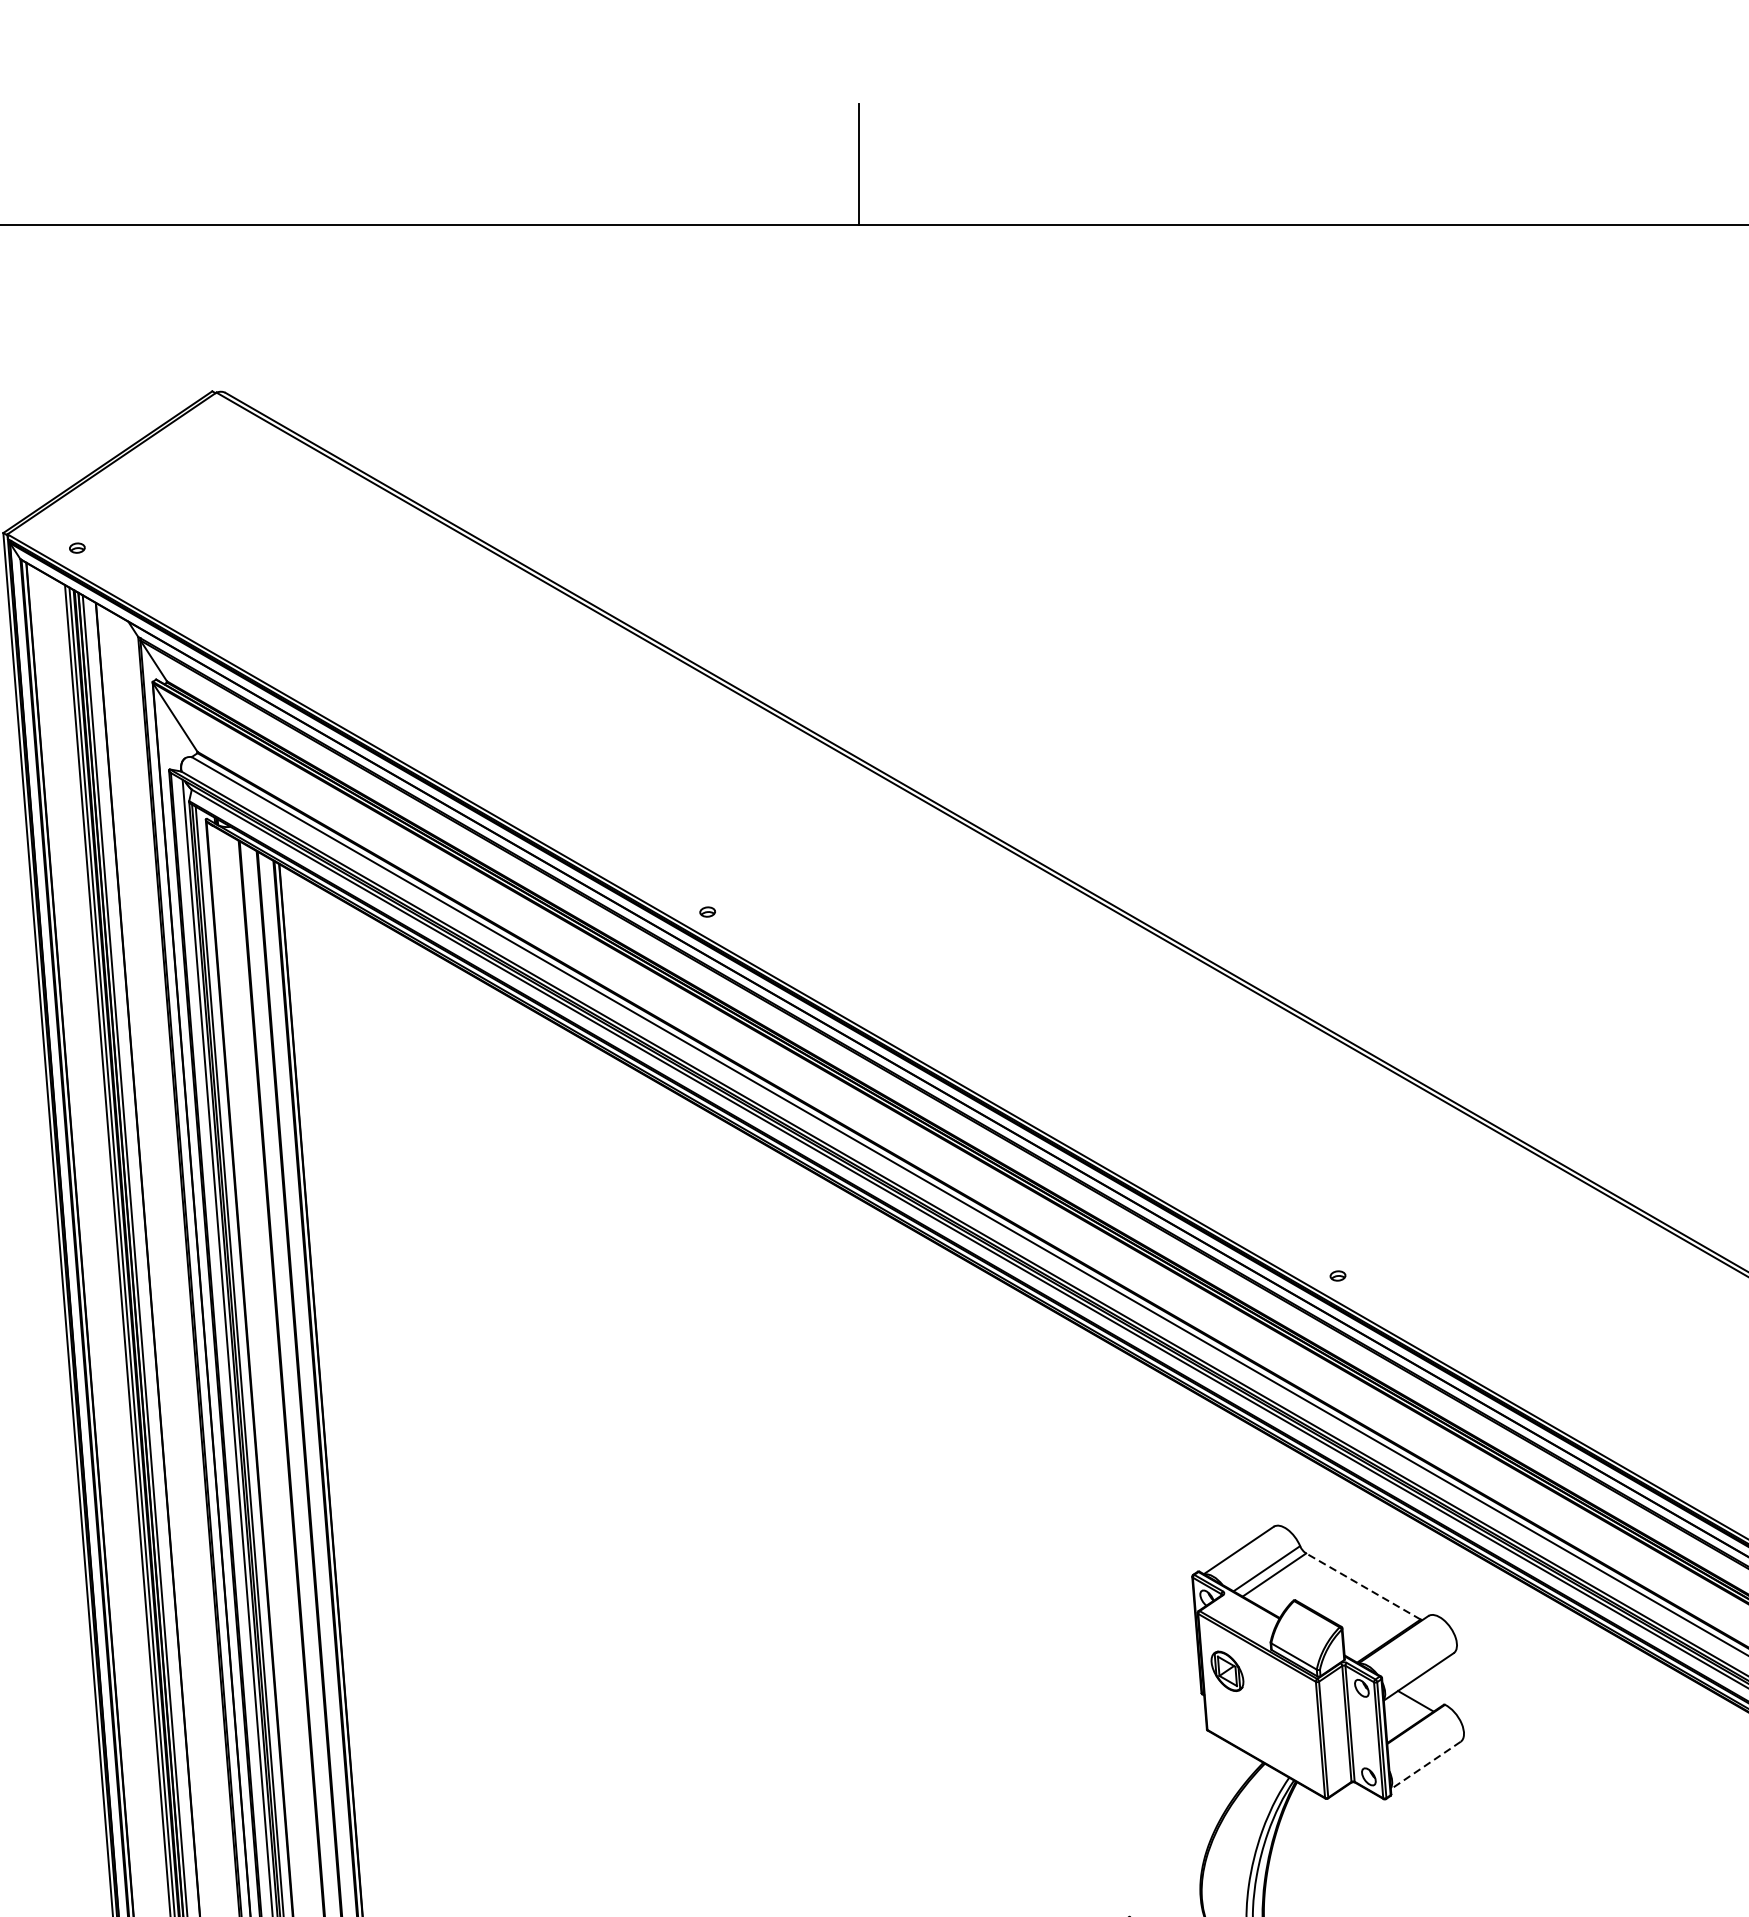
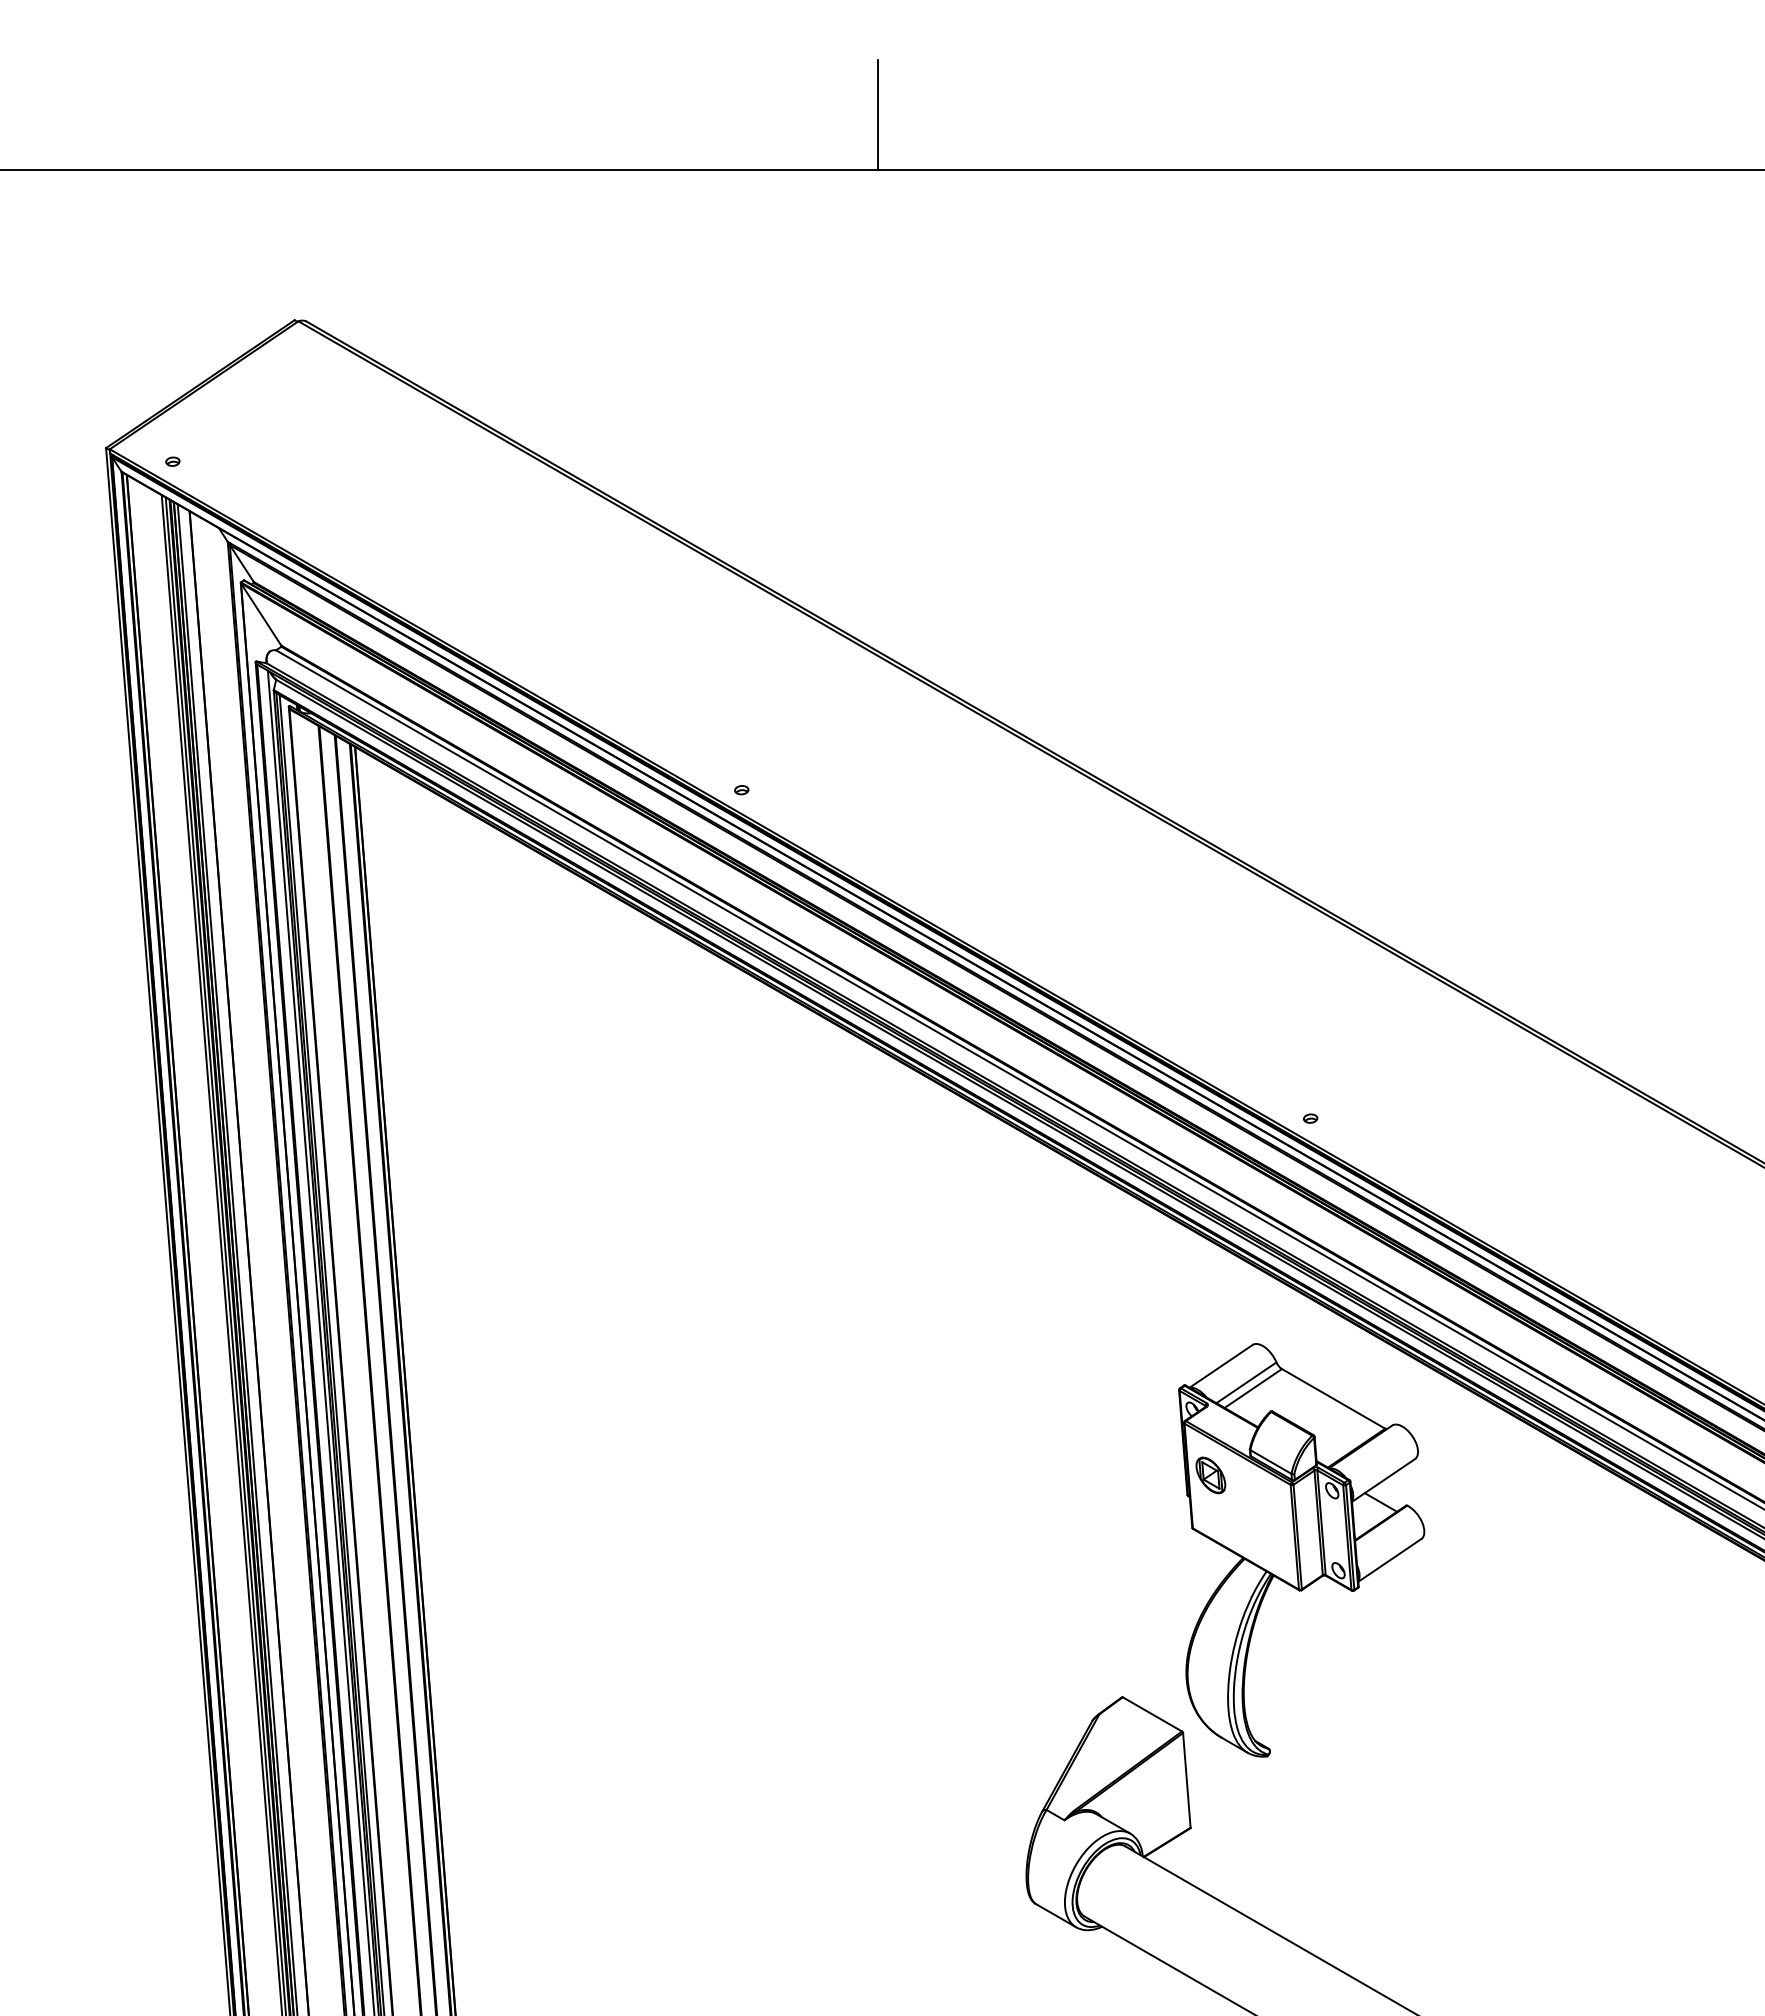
line: (1363, 1586) -> (1333, 1398), dashed -> solid
line: (1425, 1765) -> (1389, 1560), dashed -> solid

